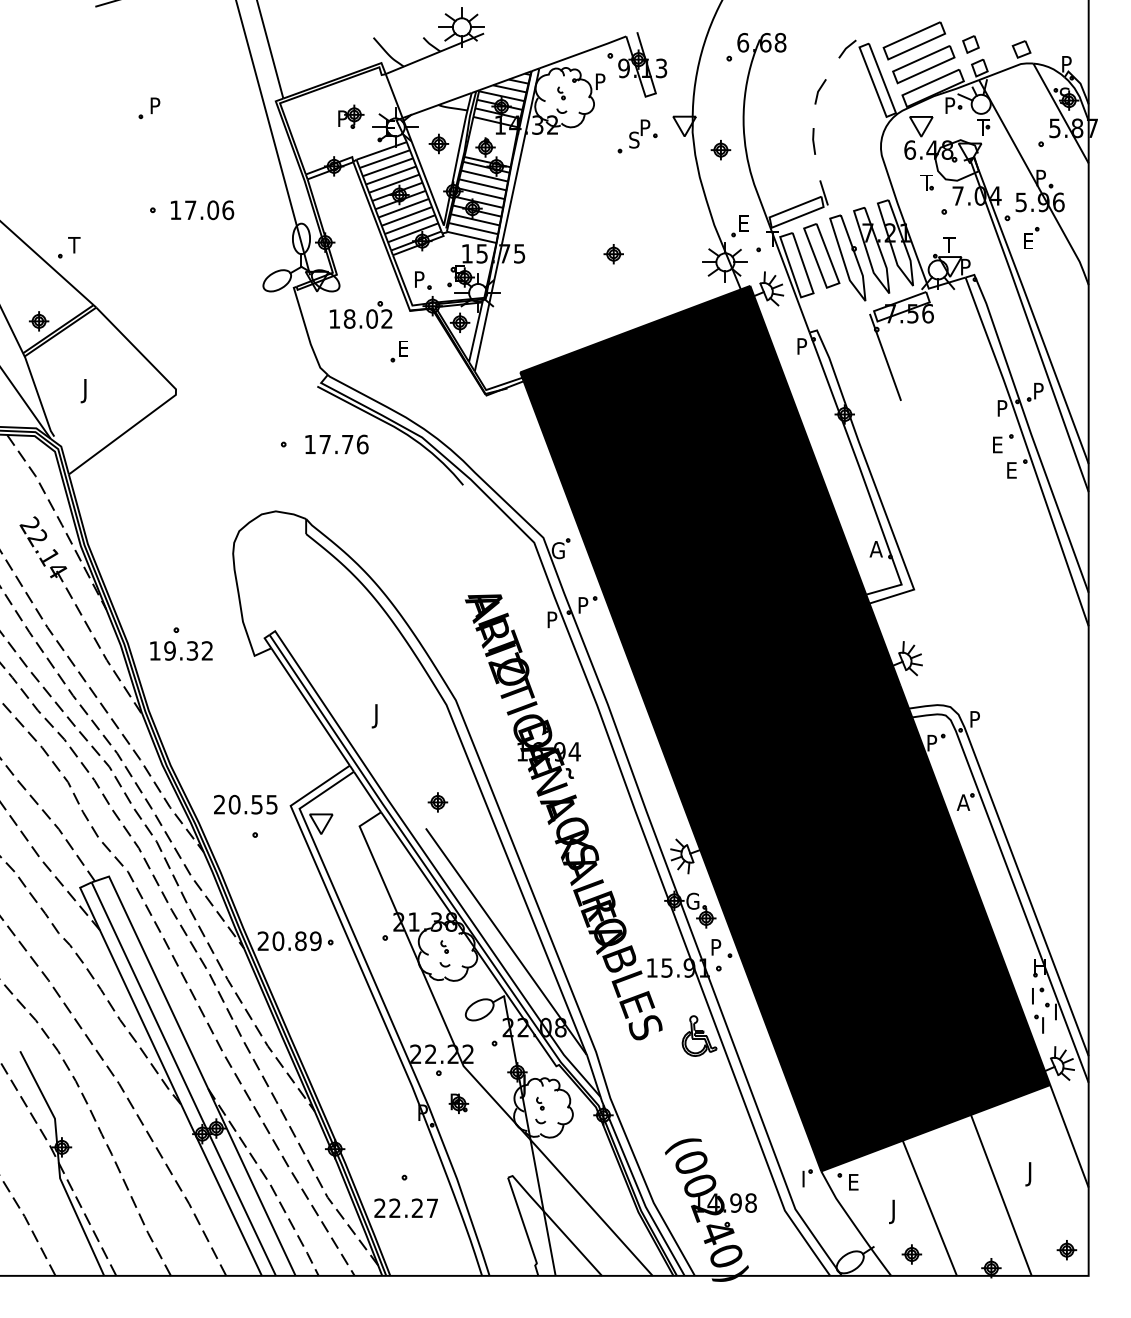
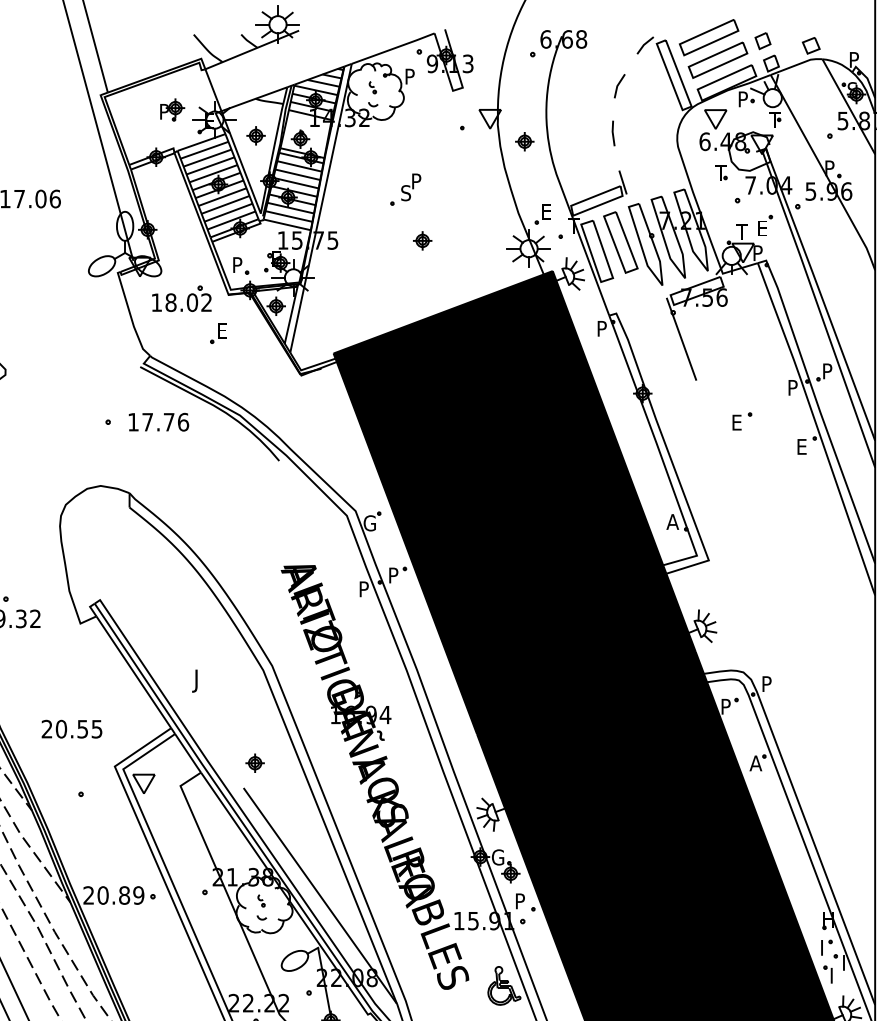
part: (633, 136) -> (405, 189), moved
part: (1031, 237) -> (765, 224), moved
part: (1003, 443) -> (742, 421), moved
text: (245, 804) -> (71, 729), moved

